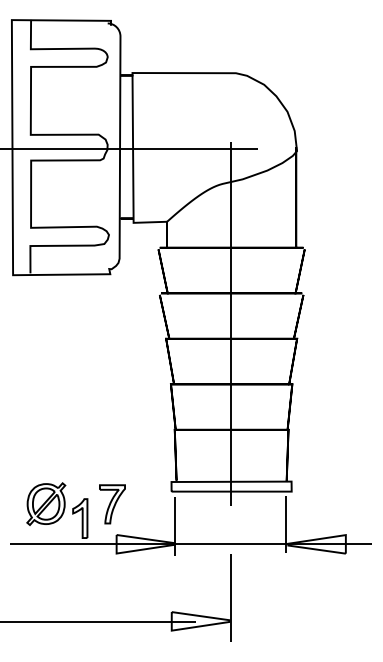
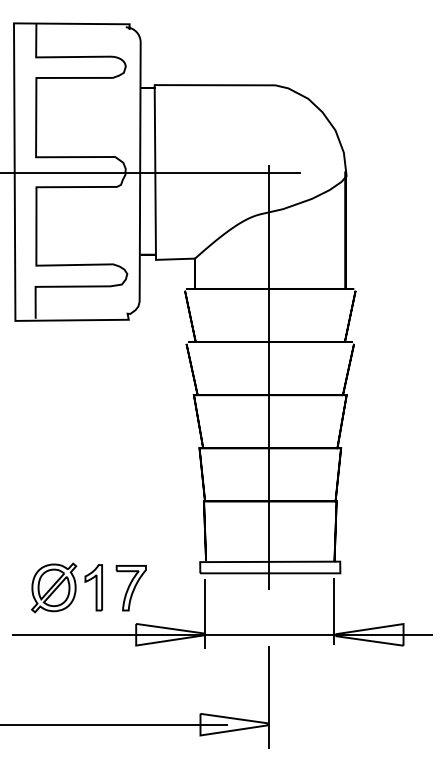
part: (80, 518) -> (93, 587), moved

